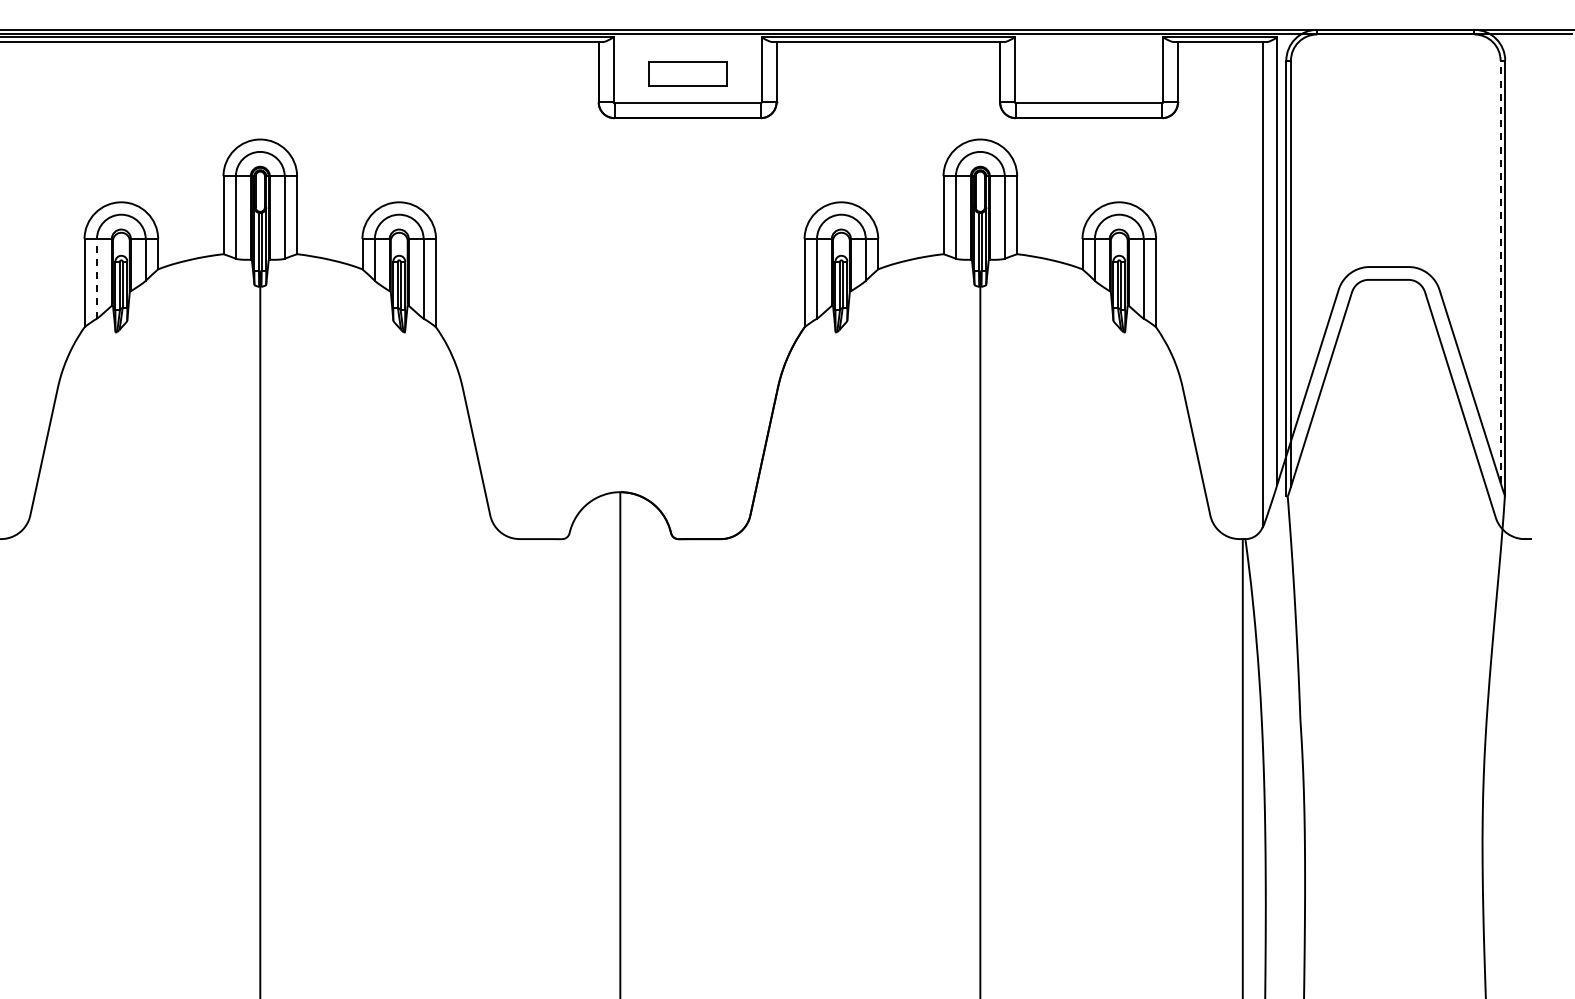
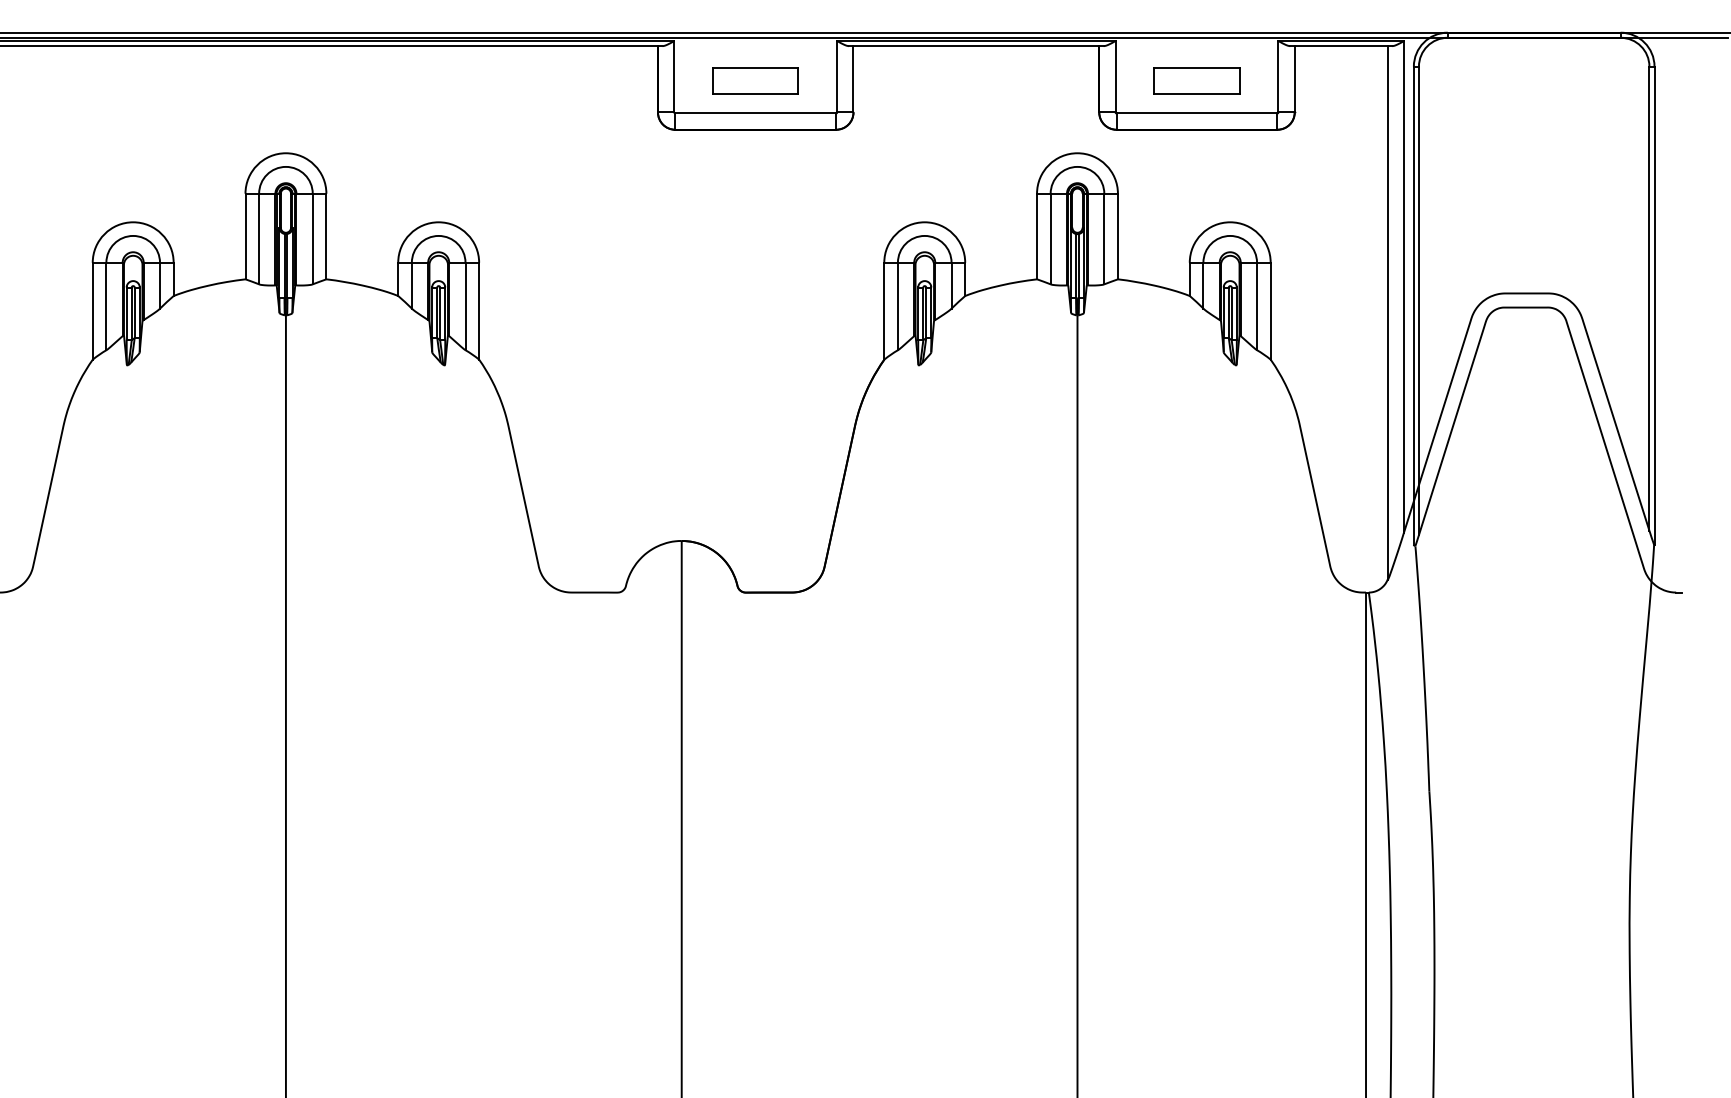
part: (1088, 73) -> (1196, 80), added
line: (1500, 271) -> (1649, 298), dashed -> solid
line: (97, 278) -> (106, 306), dashed -> solid

